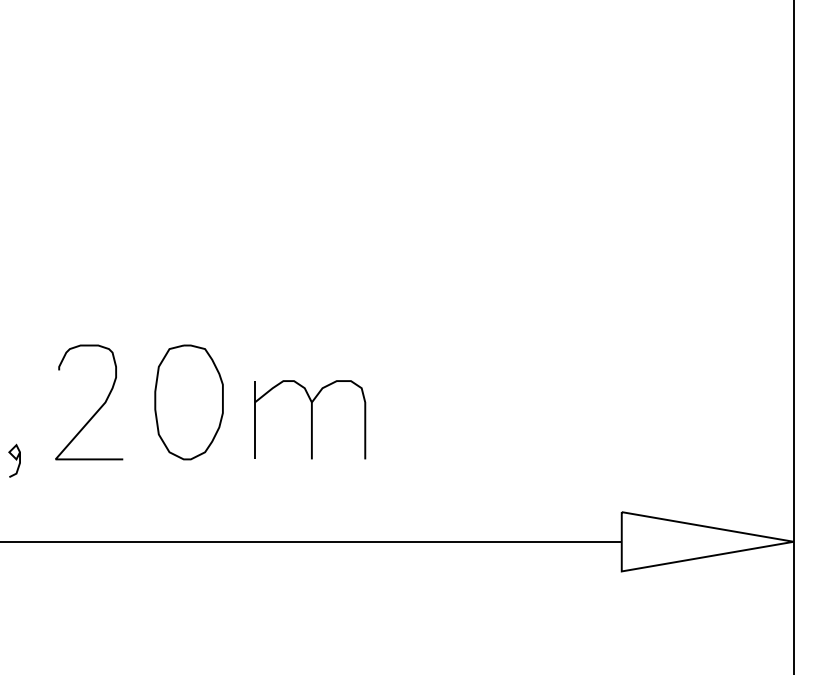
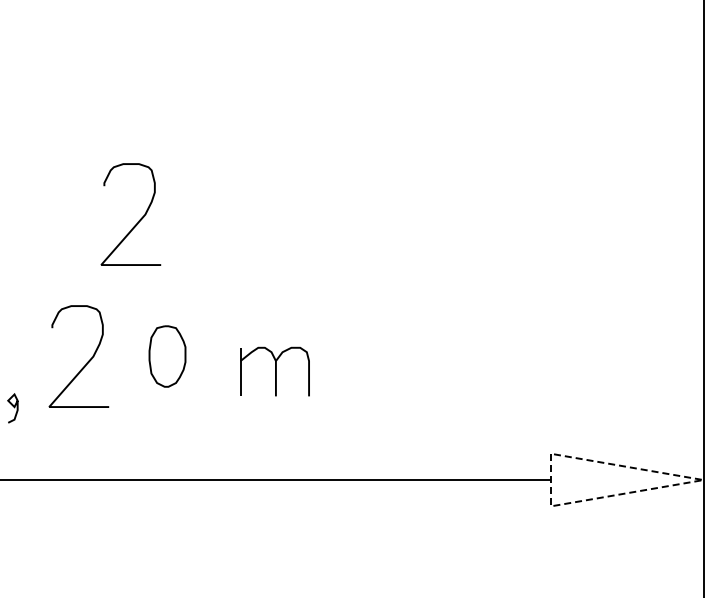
curve: (156, 248) -> (138, 220), added
part: (189, 402) -> (167, 356), size x0.6
part: (309, 419) -> (274, 371), size x0.7
line: (764, 546) -> (677, 484), solid -> dashed

